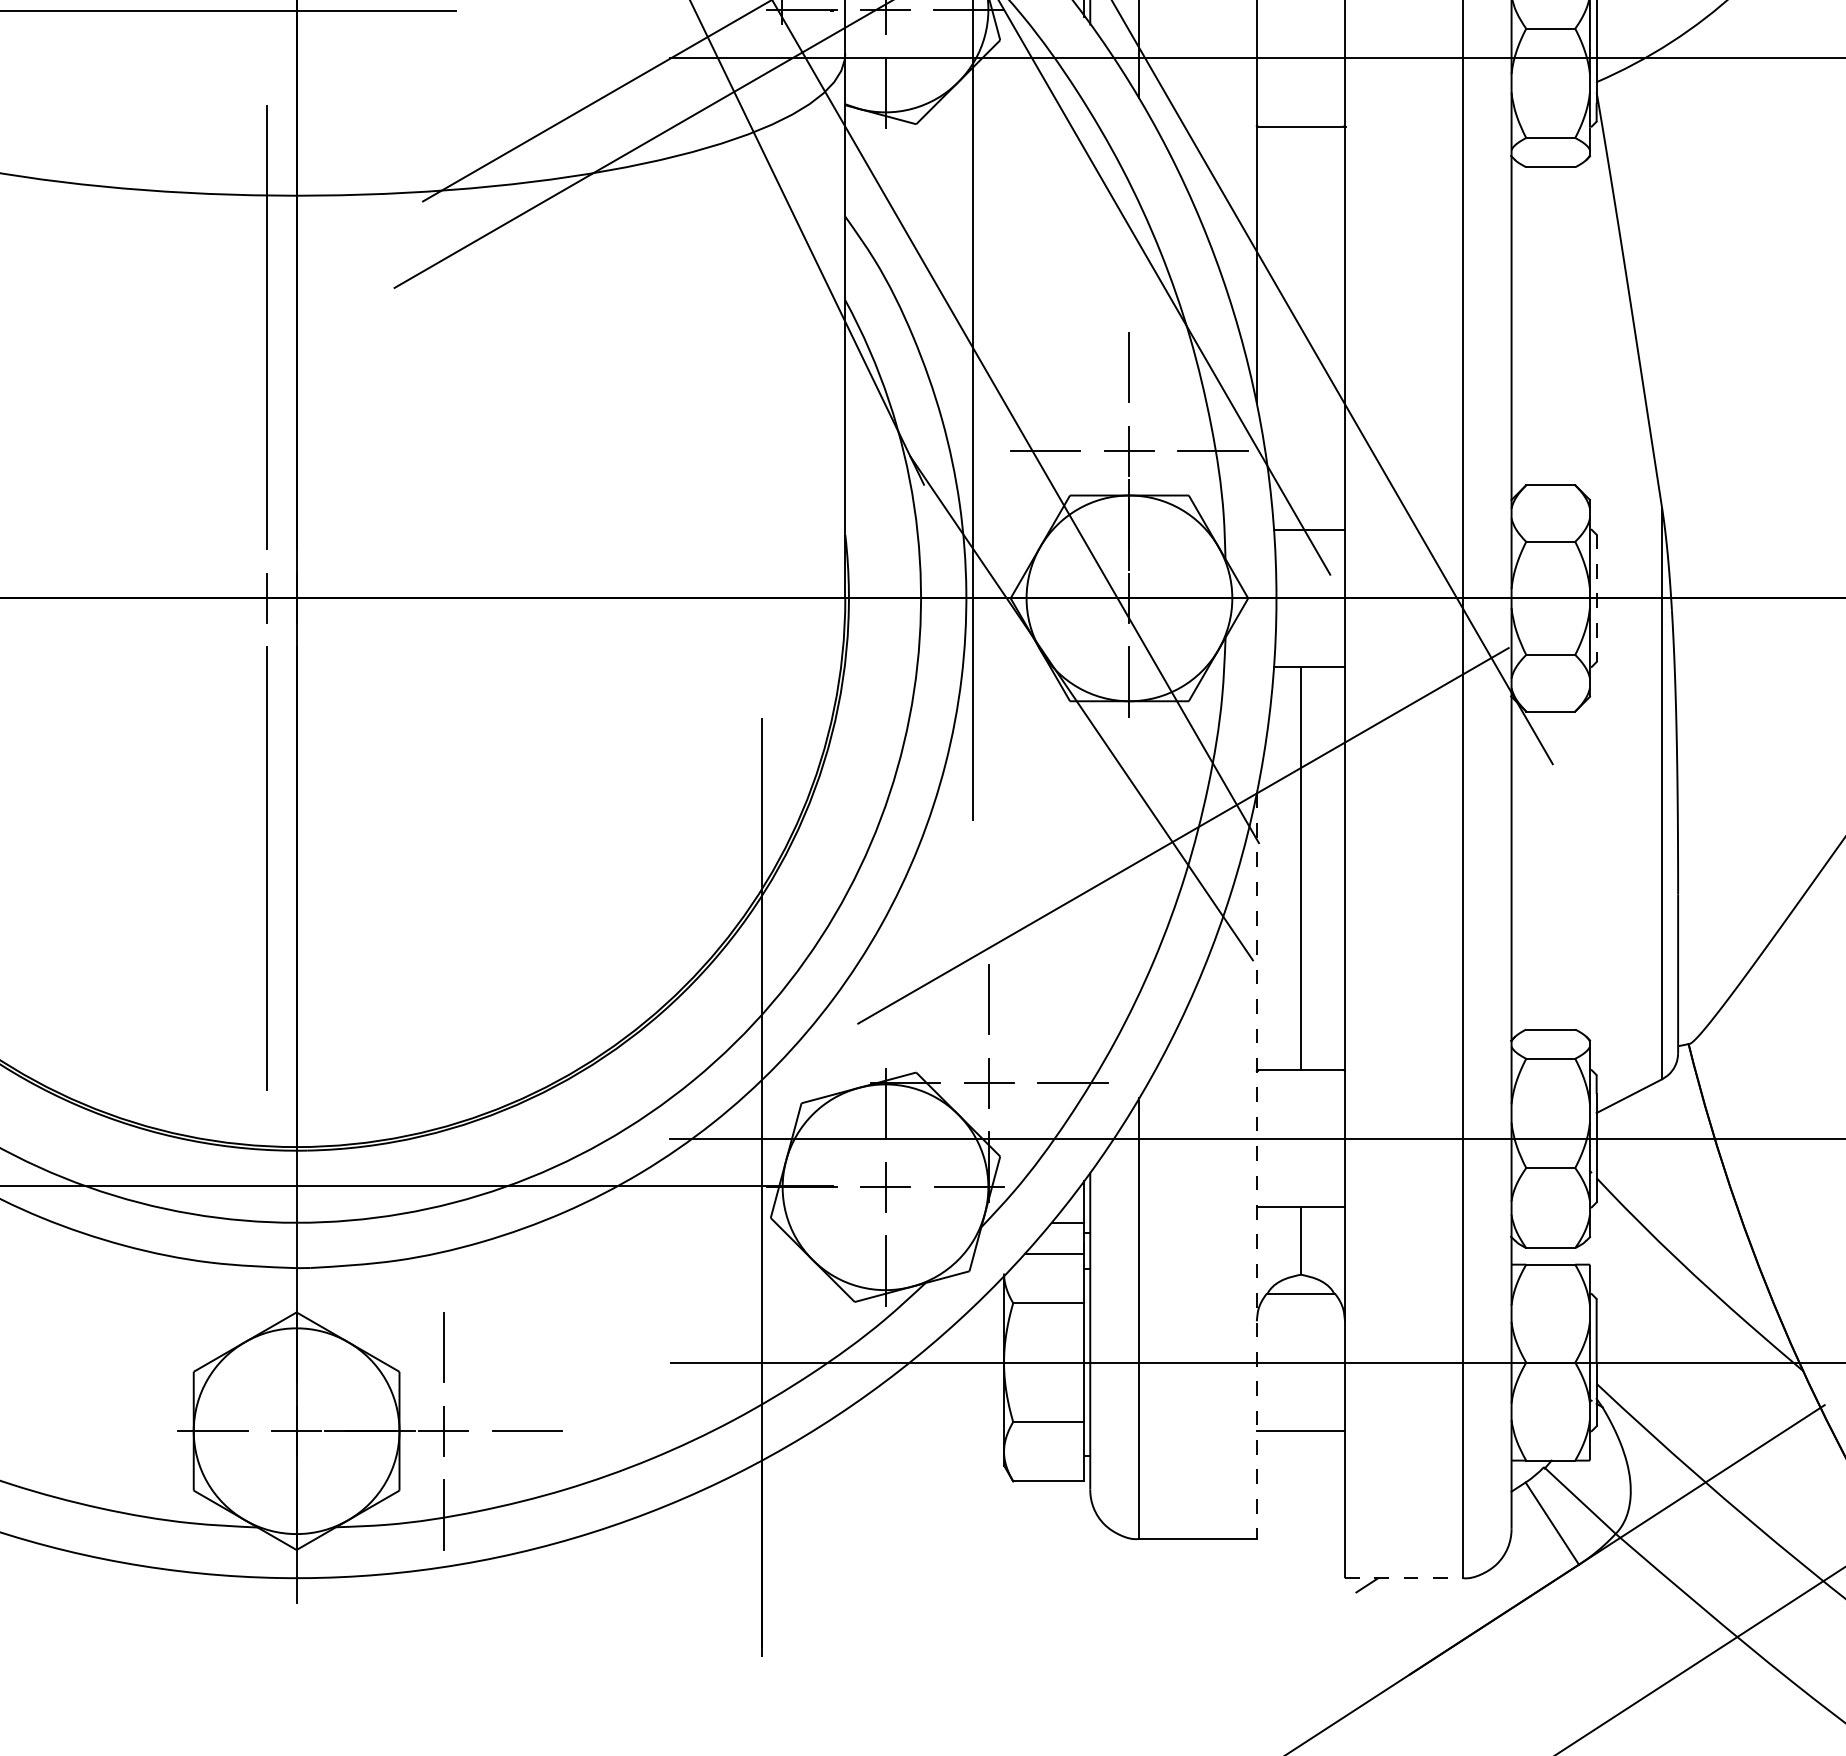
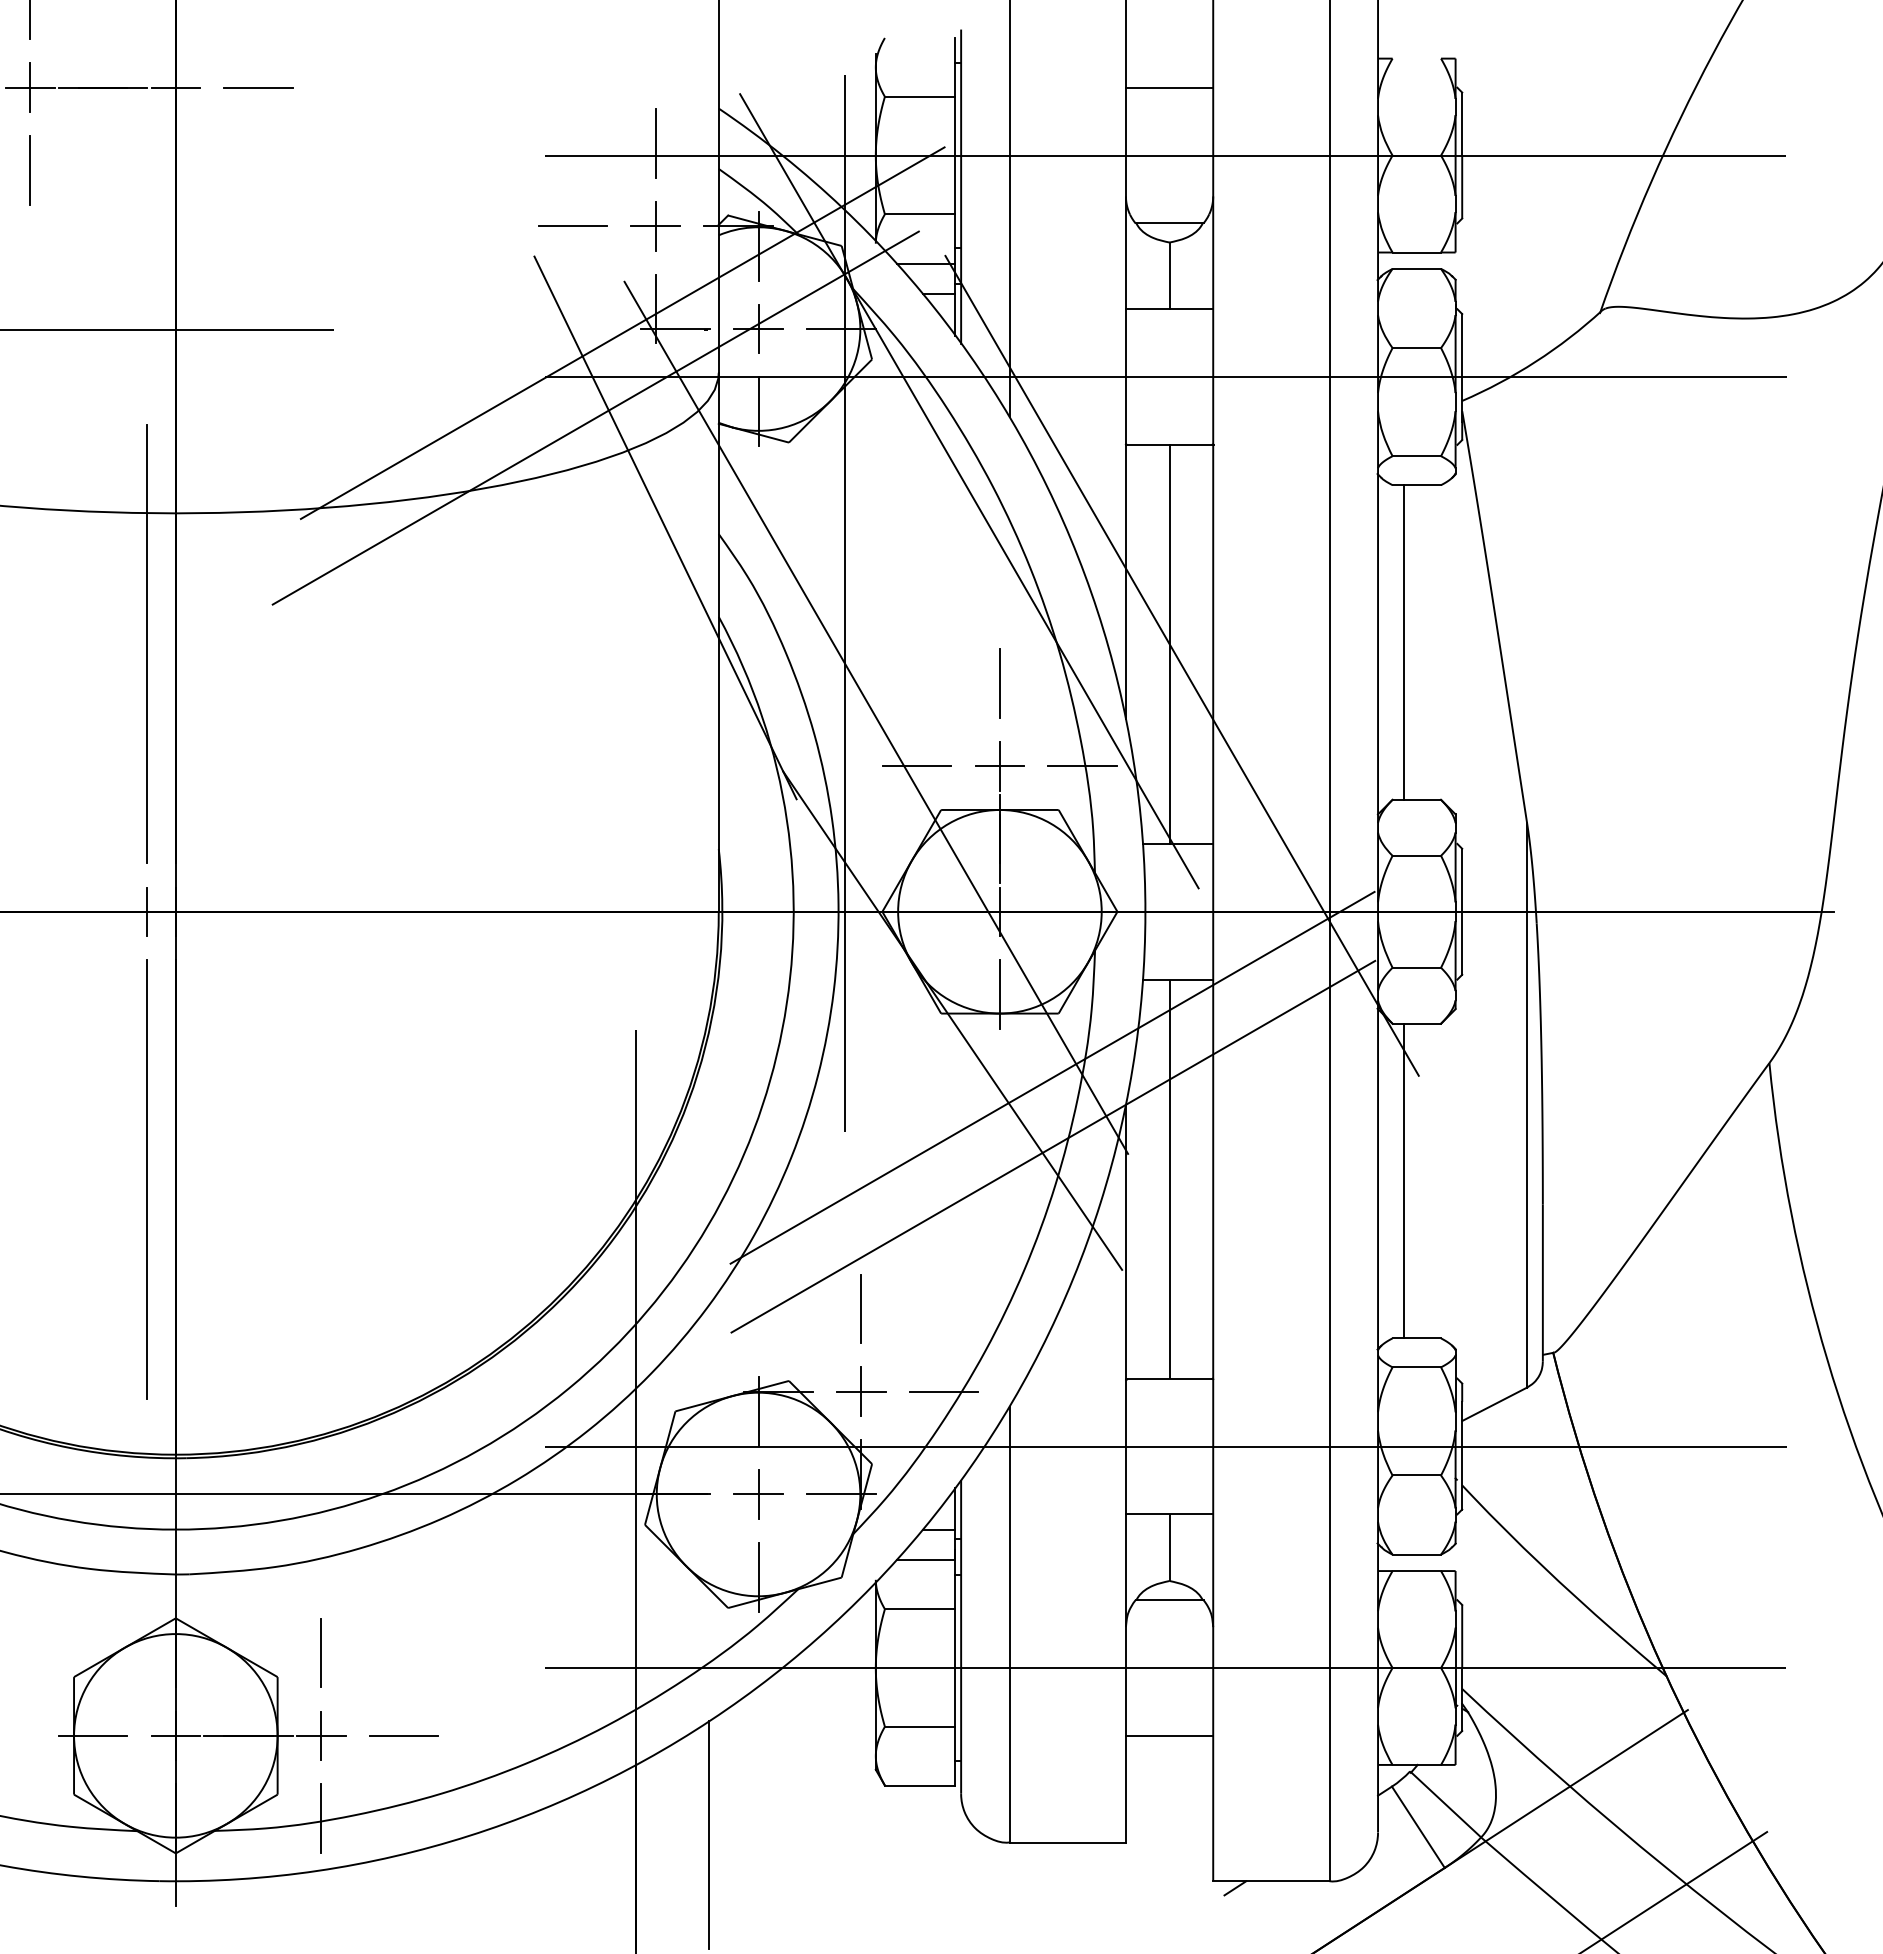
line: (1538, 326) -> (1404, 642), added
line: (1300, 327) -> (1169, 643), added
line: (1596, 599) -> (1462, 912), dashed -> solid
line: (1182, 765) -> (1052, 1077), added
line: (1538, 869) -> (1404, 1180), added
line: (1256, 1166) -> (1125, 1473), dashed -> solid
line: (835, 1531) -> (709, 1835), added
line: (1403, 1578) -> (1271, 1881), dashed -> solid

